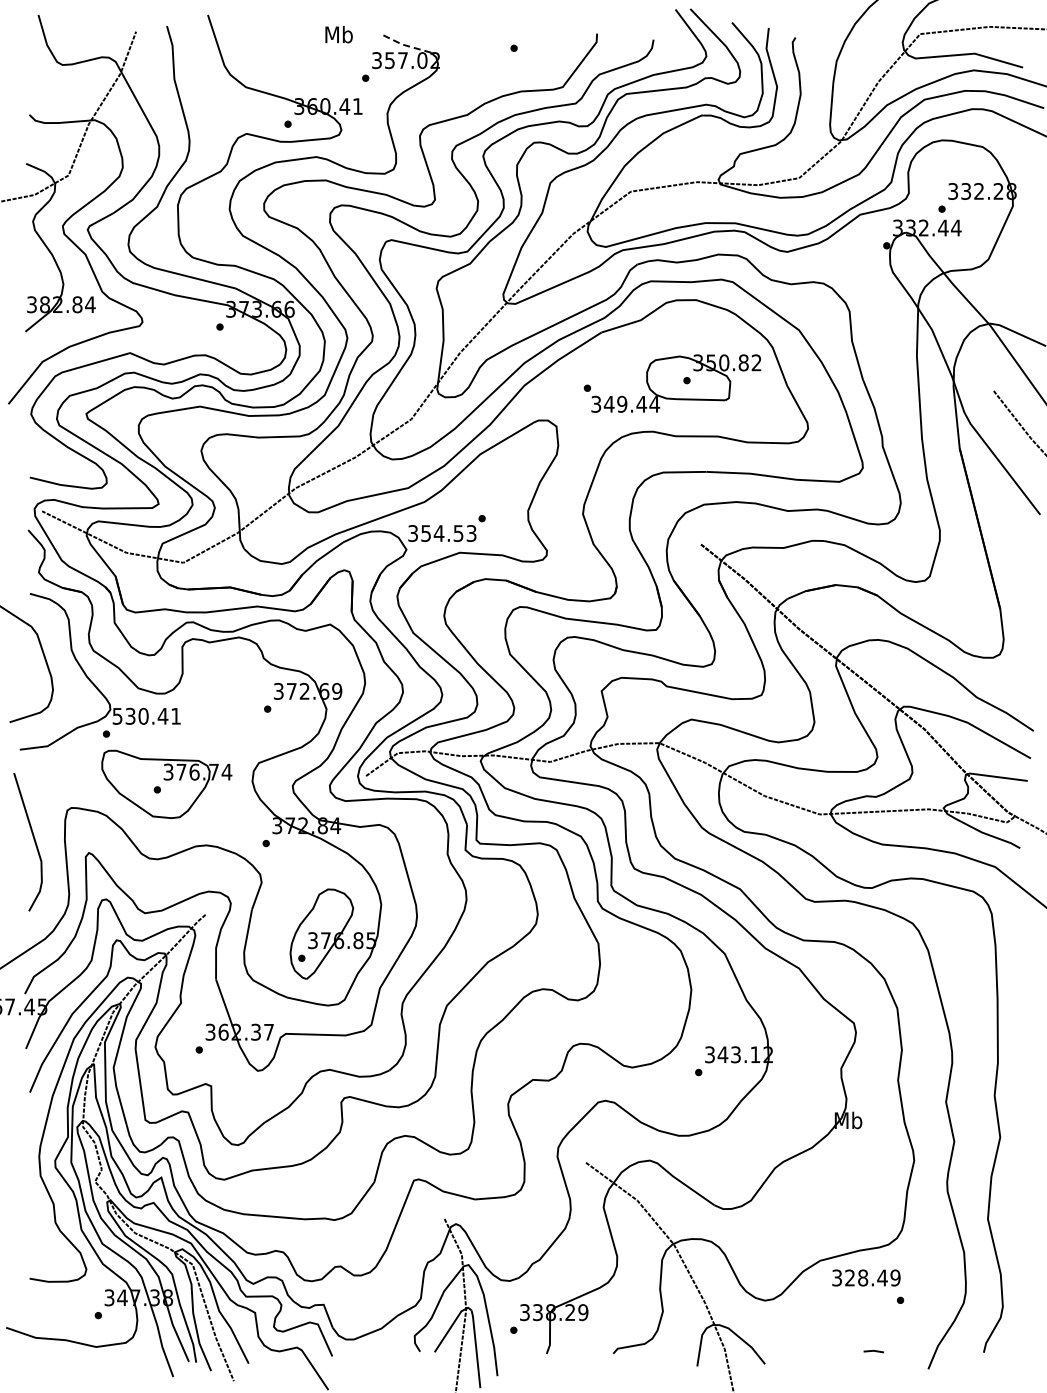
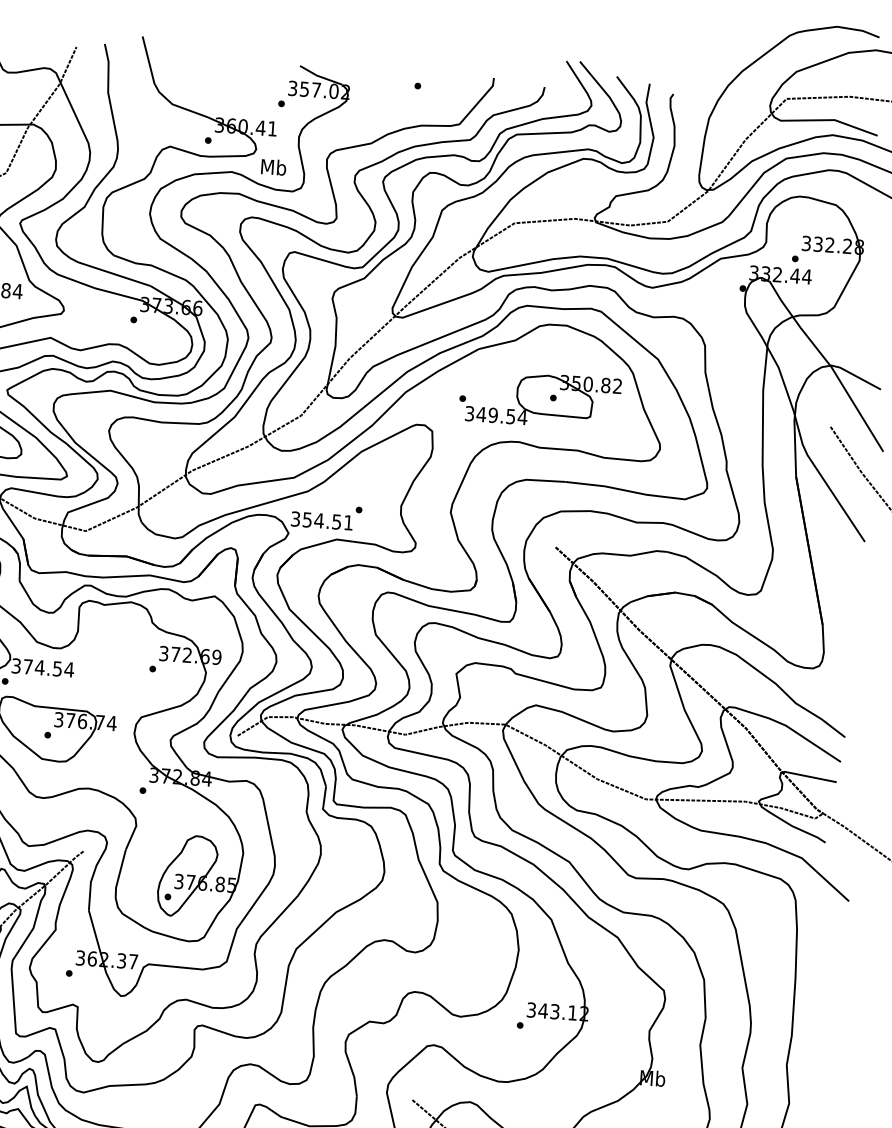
text: (338, 34) -> (273, 167), moved
line: (405, 45) -> (319, 76), dashed -> solid
text: (641, 404) -> (510, 416), 349.44 -> 349.54
text: (471, 533) -> (348, 522), 354.53 -> 354.51
text: (147, 715) -> (43, 667), 530.41 -> 374.54

